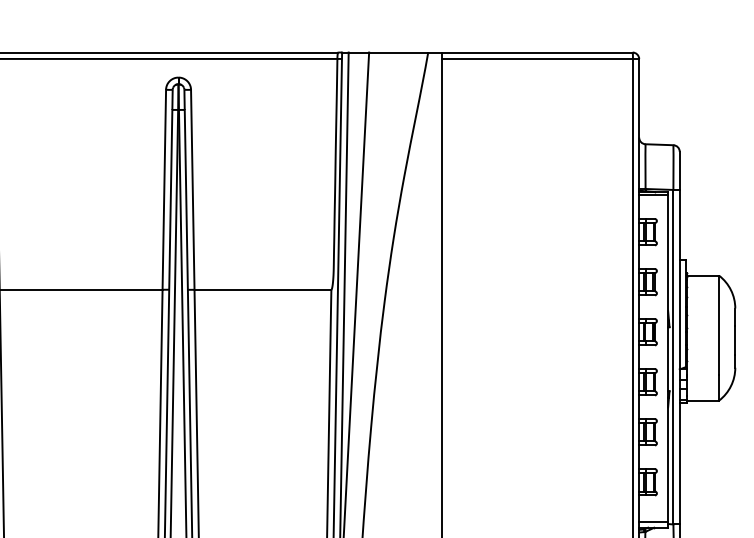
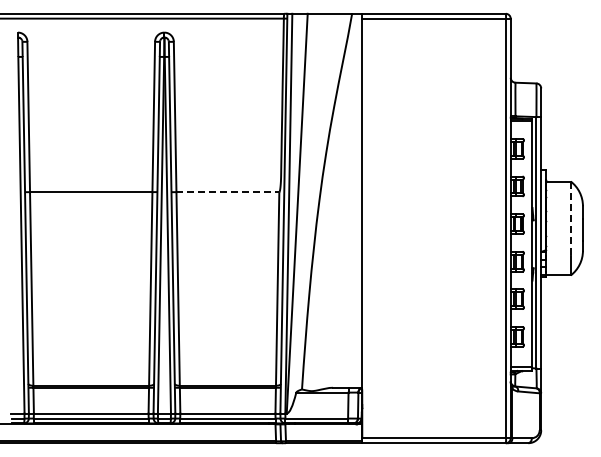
line: (263, 290) -> (228, 192), solid -> dashed
line: (718, 326) -> (570, 219), solid -> dashed

